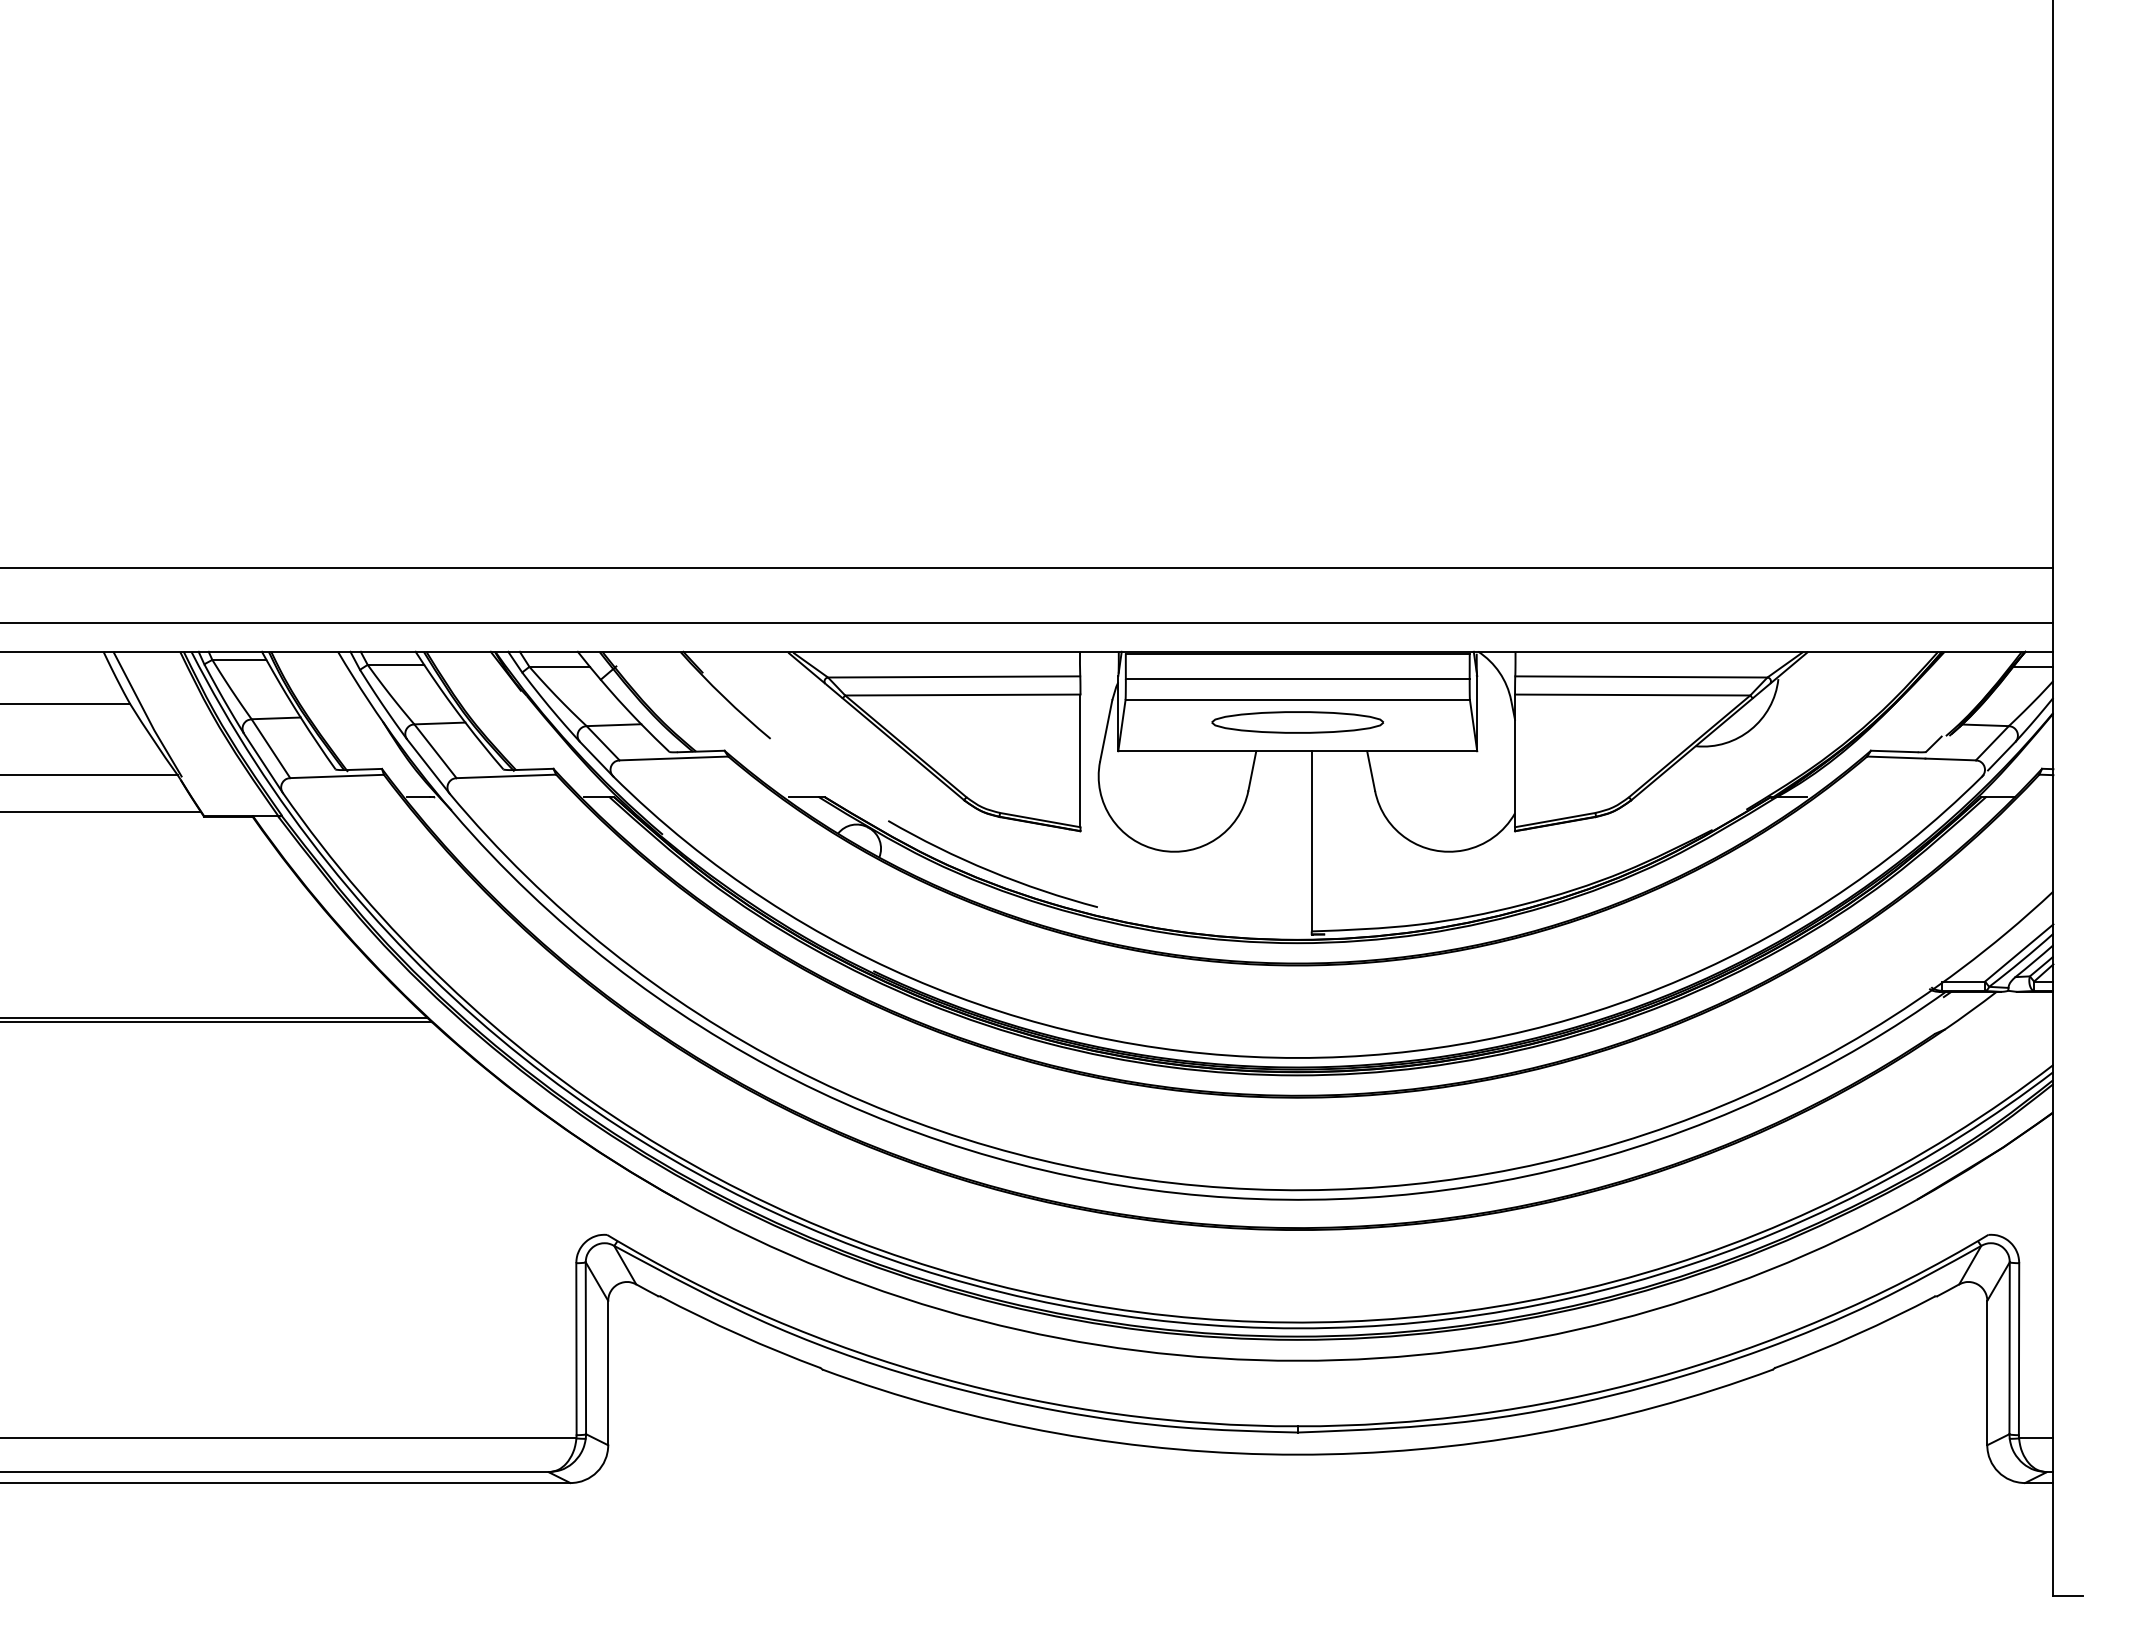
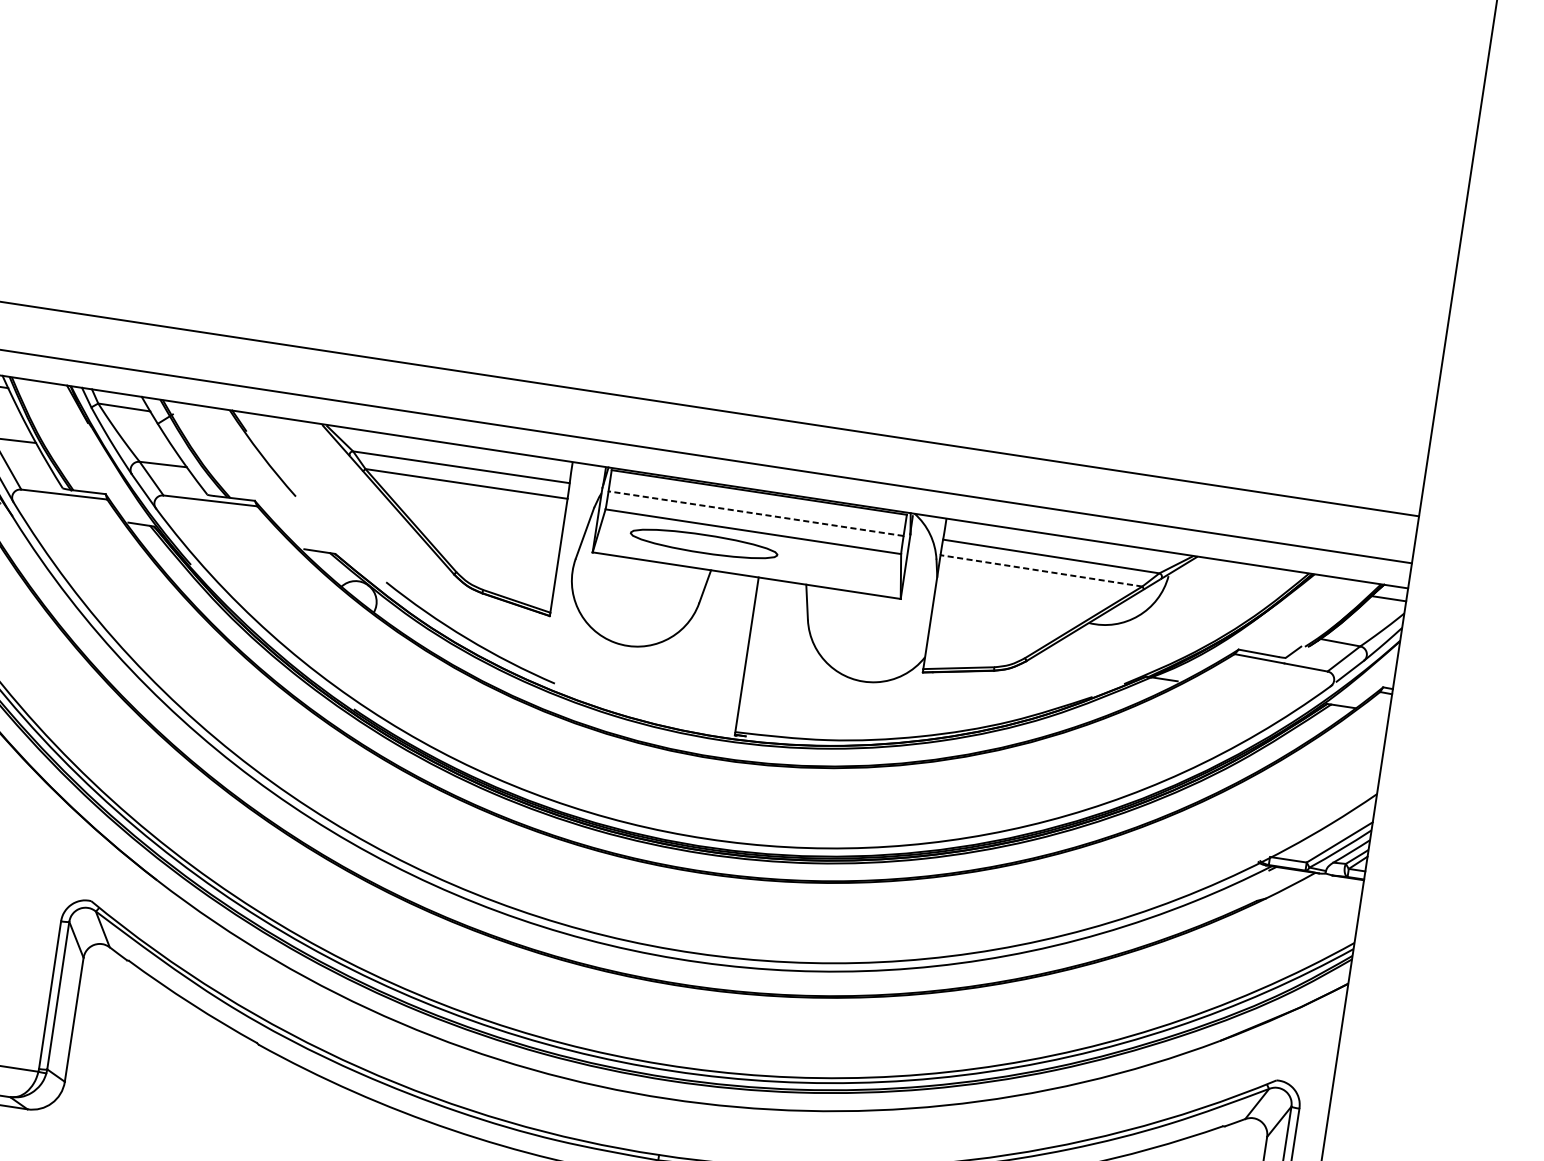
line: (1297, 679) -> (755, 514), solid -> dashed
line: (1632, 695) -> (1041, 571), solid -> dashed
part: (1297, 722) -> (703, 543), moved

